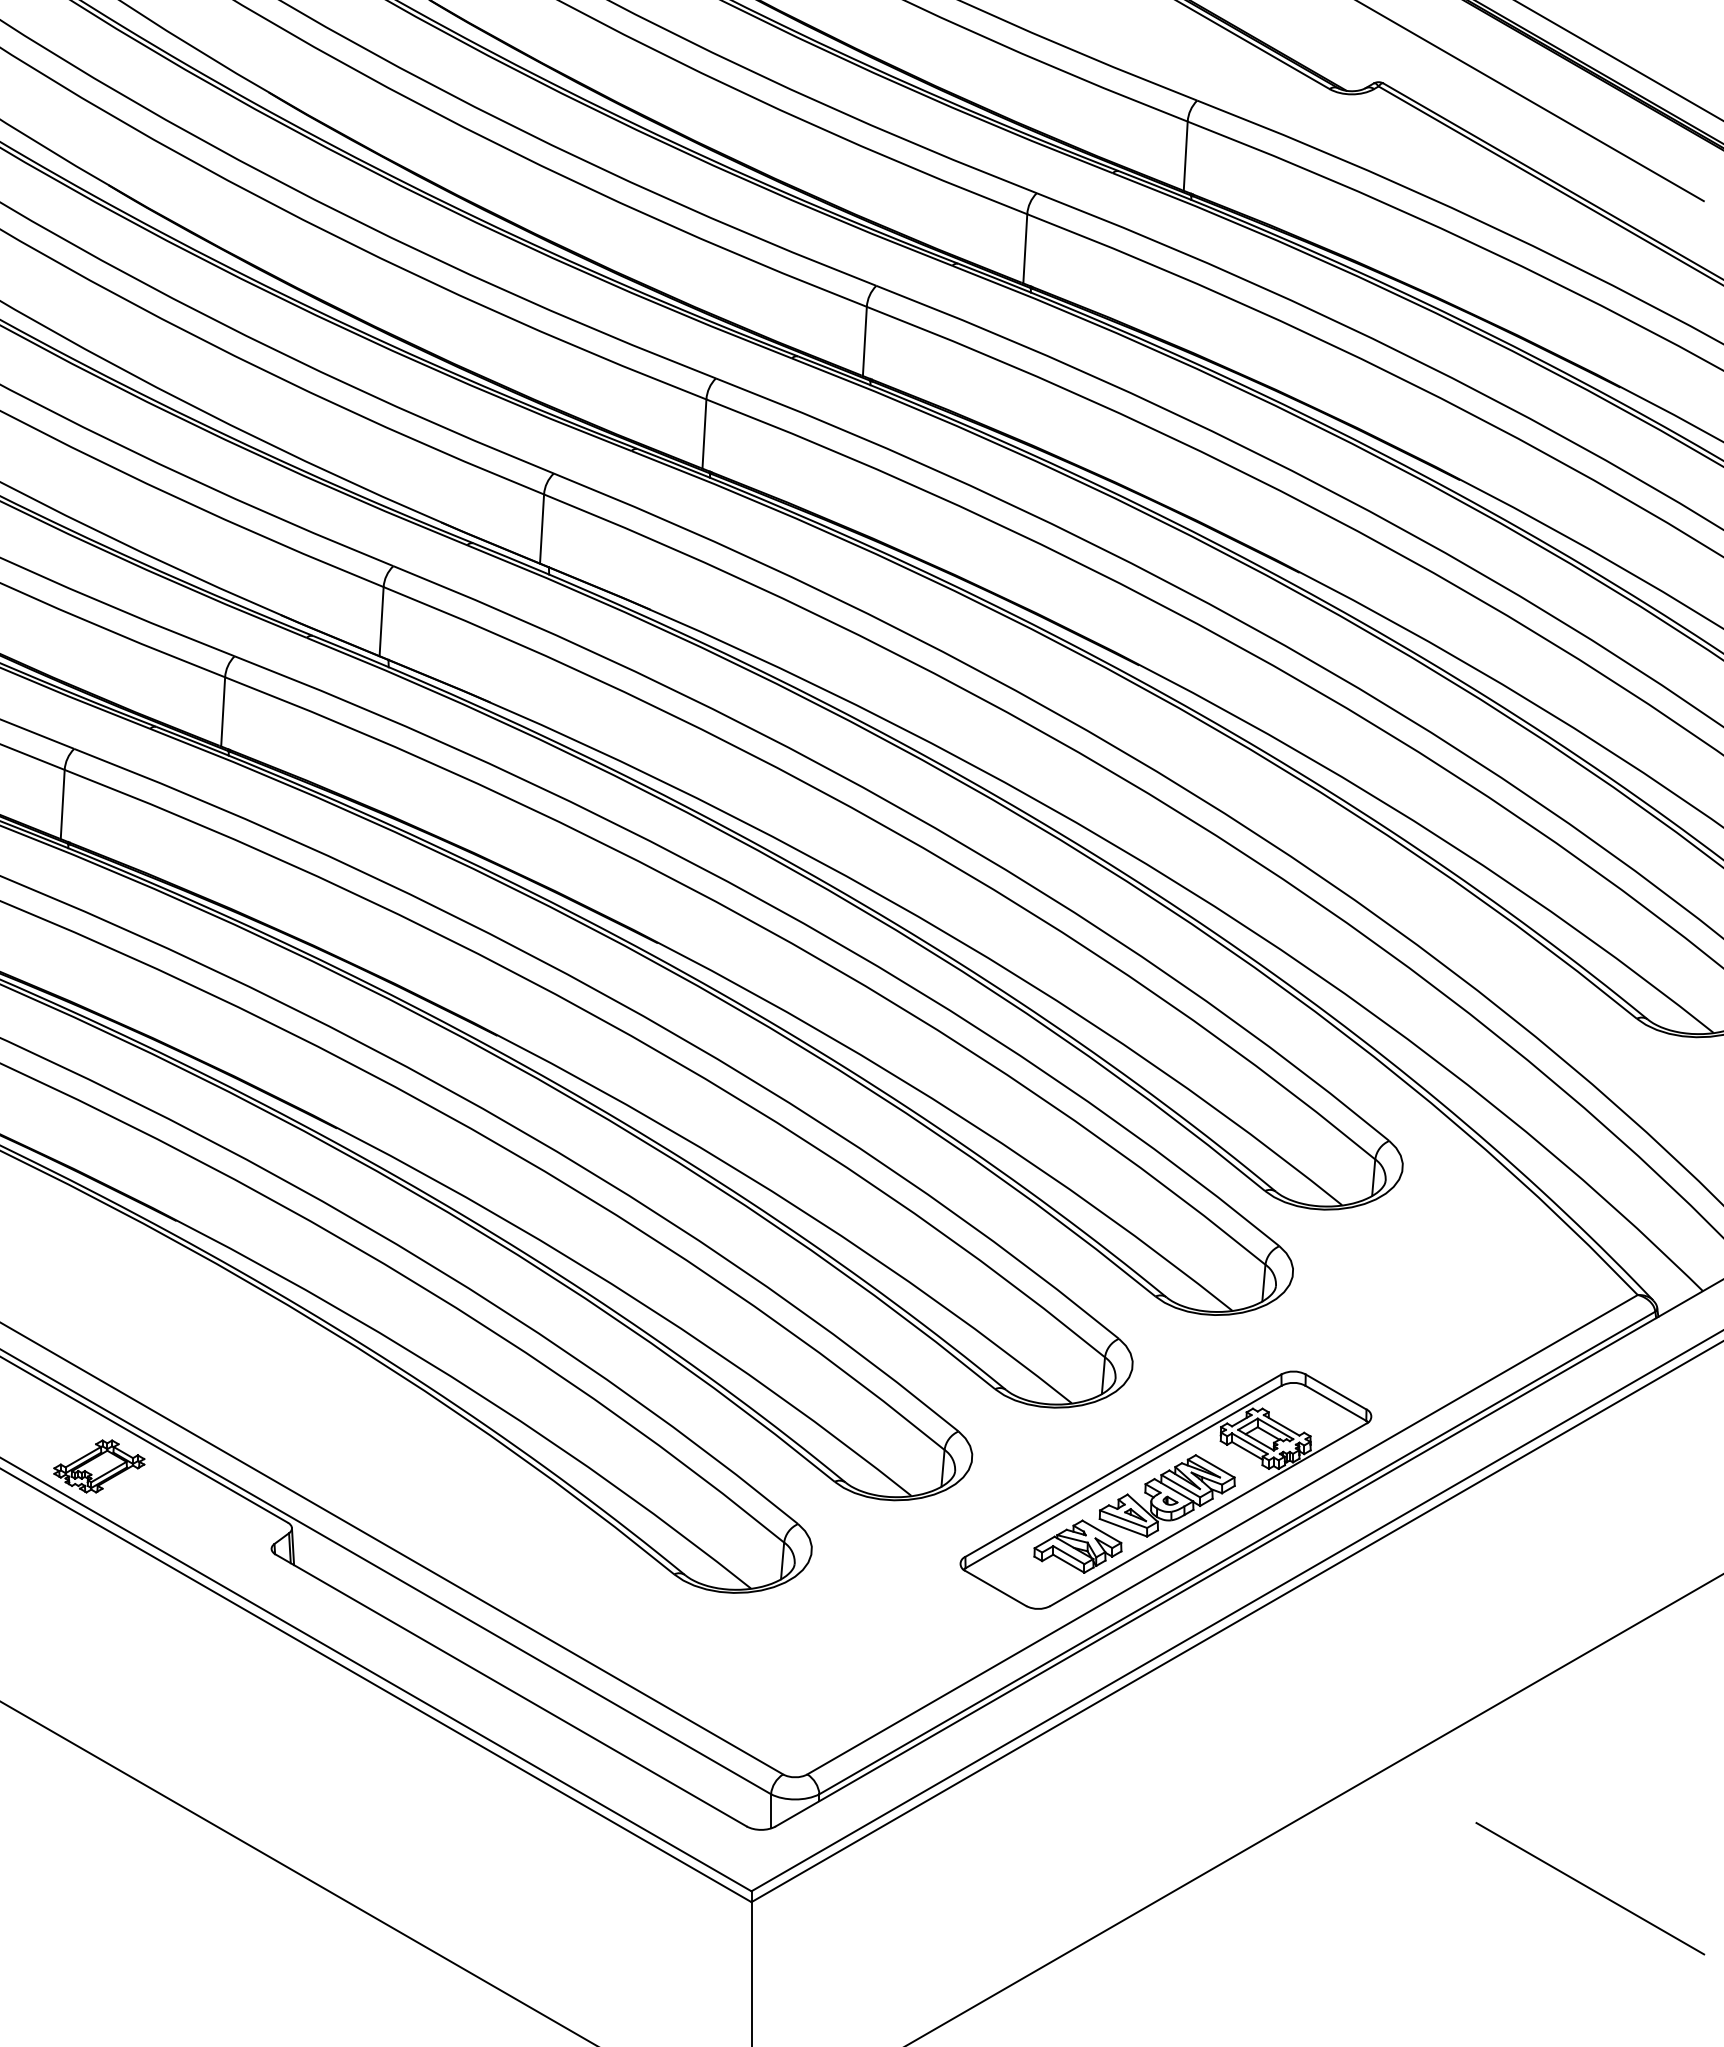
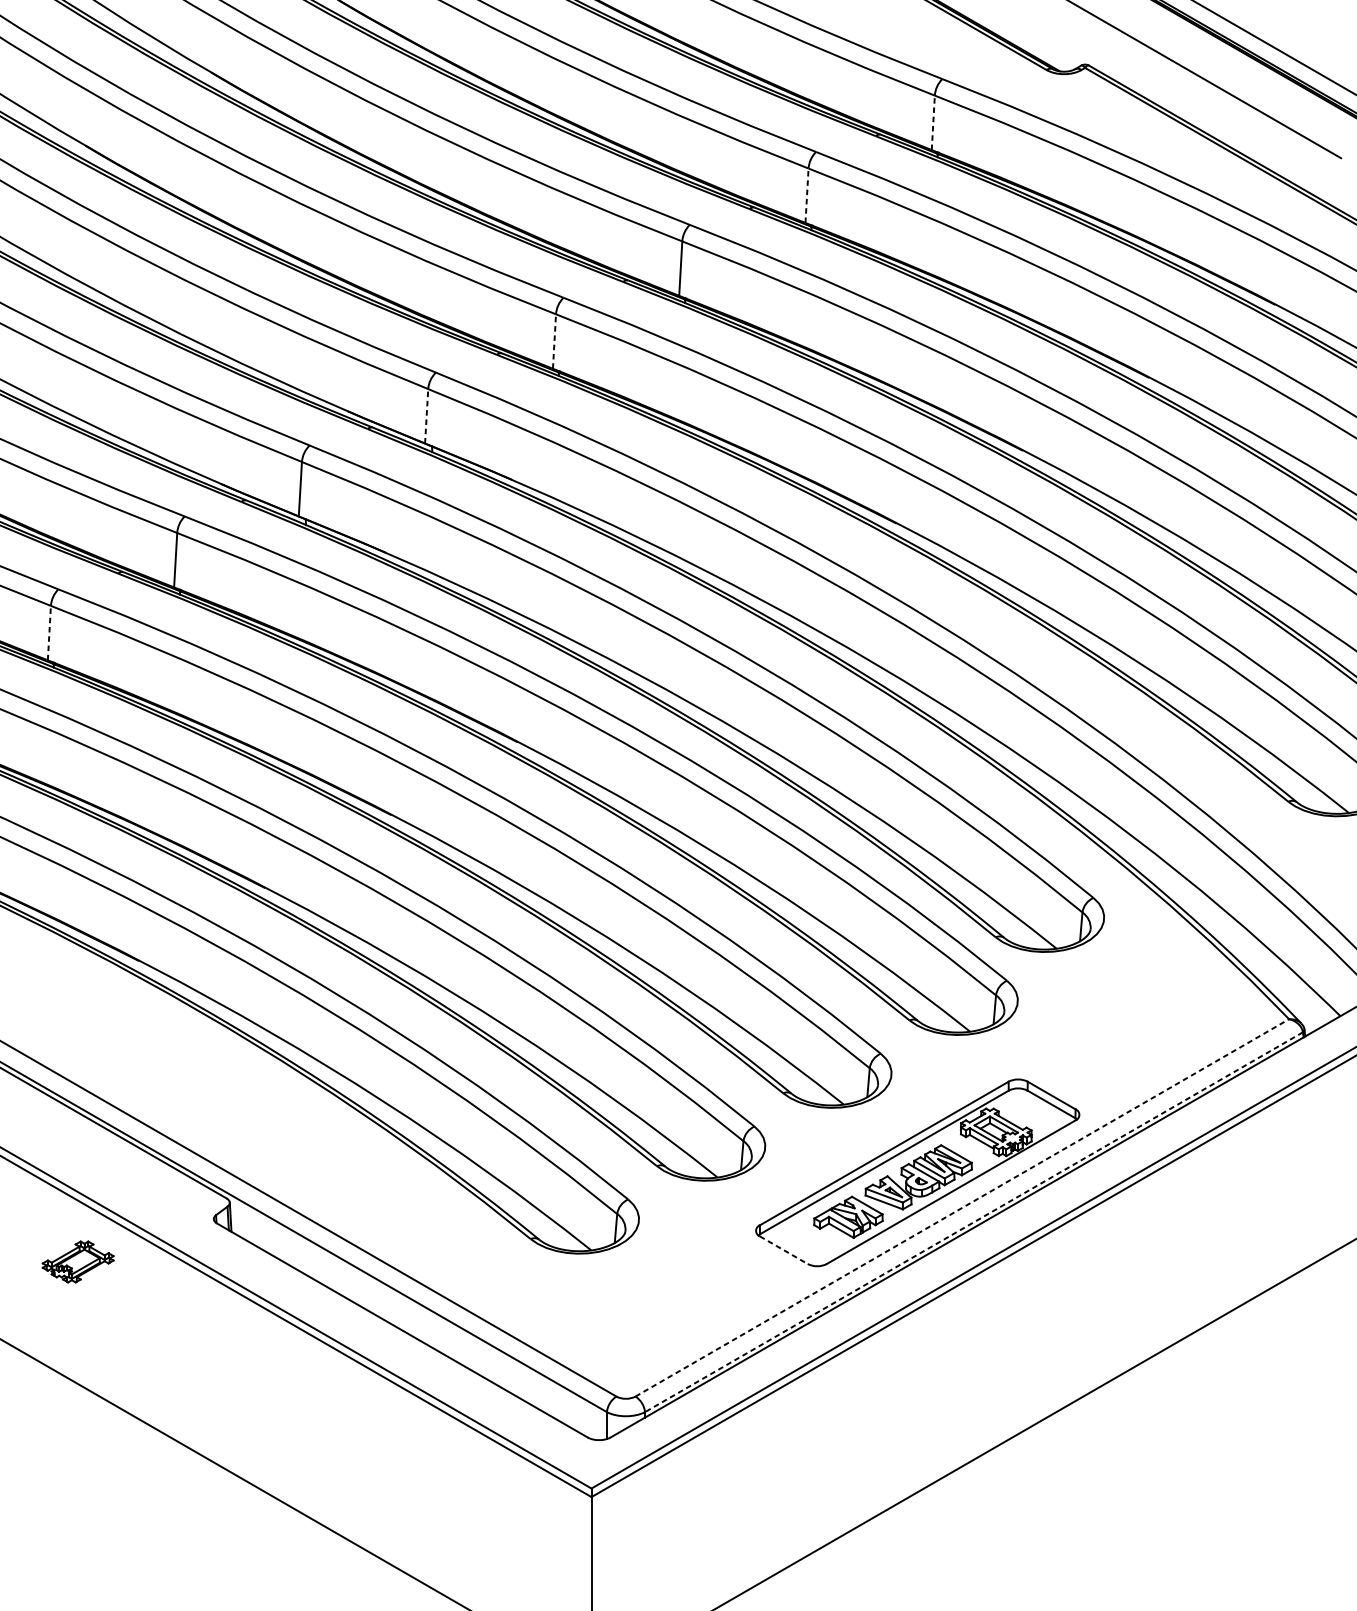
line: (1185, 156) -> (933, 123), solid -> dashed
line: (1025, 248) -> (807, 195), solid -> dashed
line: (704, 434) -> (554, 341), solid -> dashed
line: (542, 529) -> (427, 416), solid -> dashed
line: (62, 804) -> (49, 633), solid -> dashed
part: (99, 1466) -> (78, 1262), moved
line: (1223, 1534) -> (963, 1207), solid -> dashed
line: (1237, 1552) -> (974, 1221), solid -> dashed
line: (996, 1588) -> (784, 1250), solid -> dashed
line: (1590, 1888) -> (1251, 1486), removed

